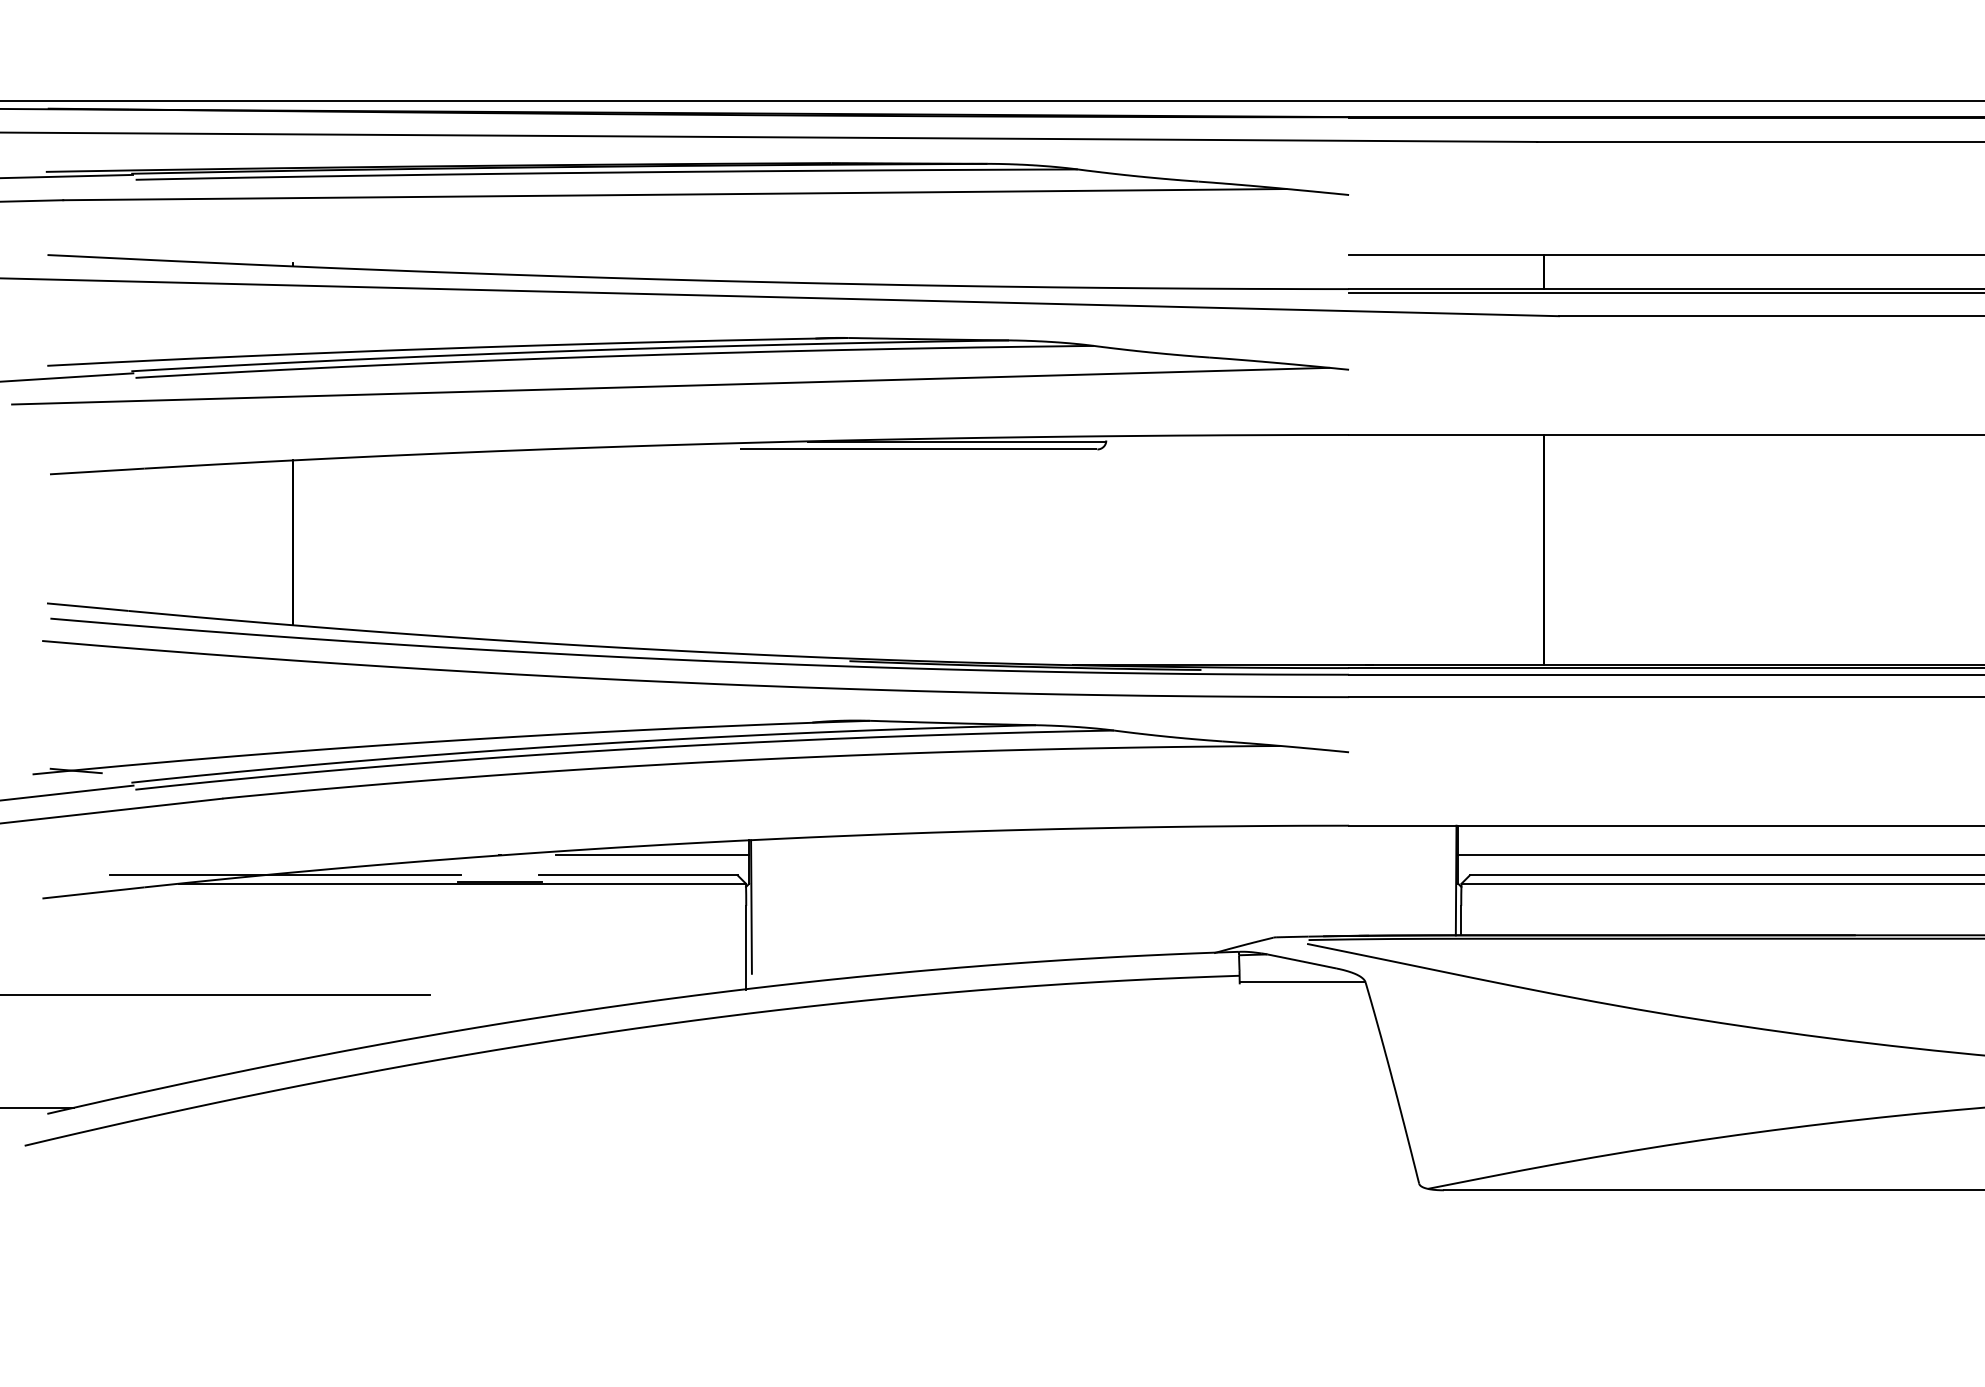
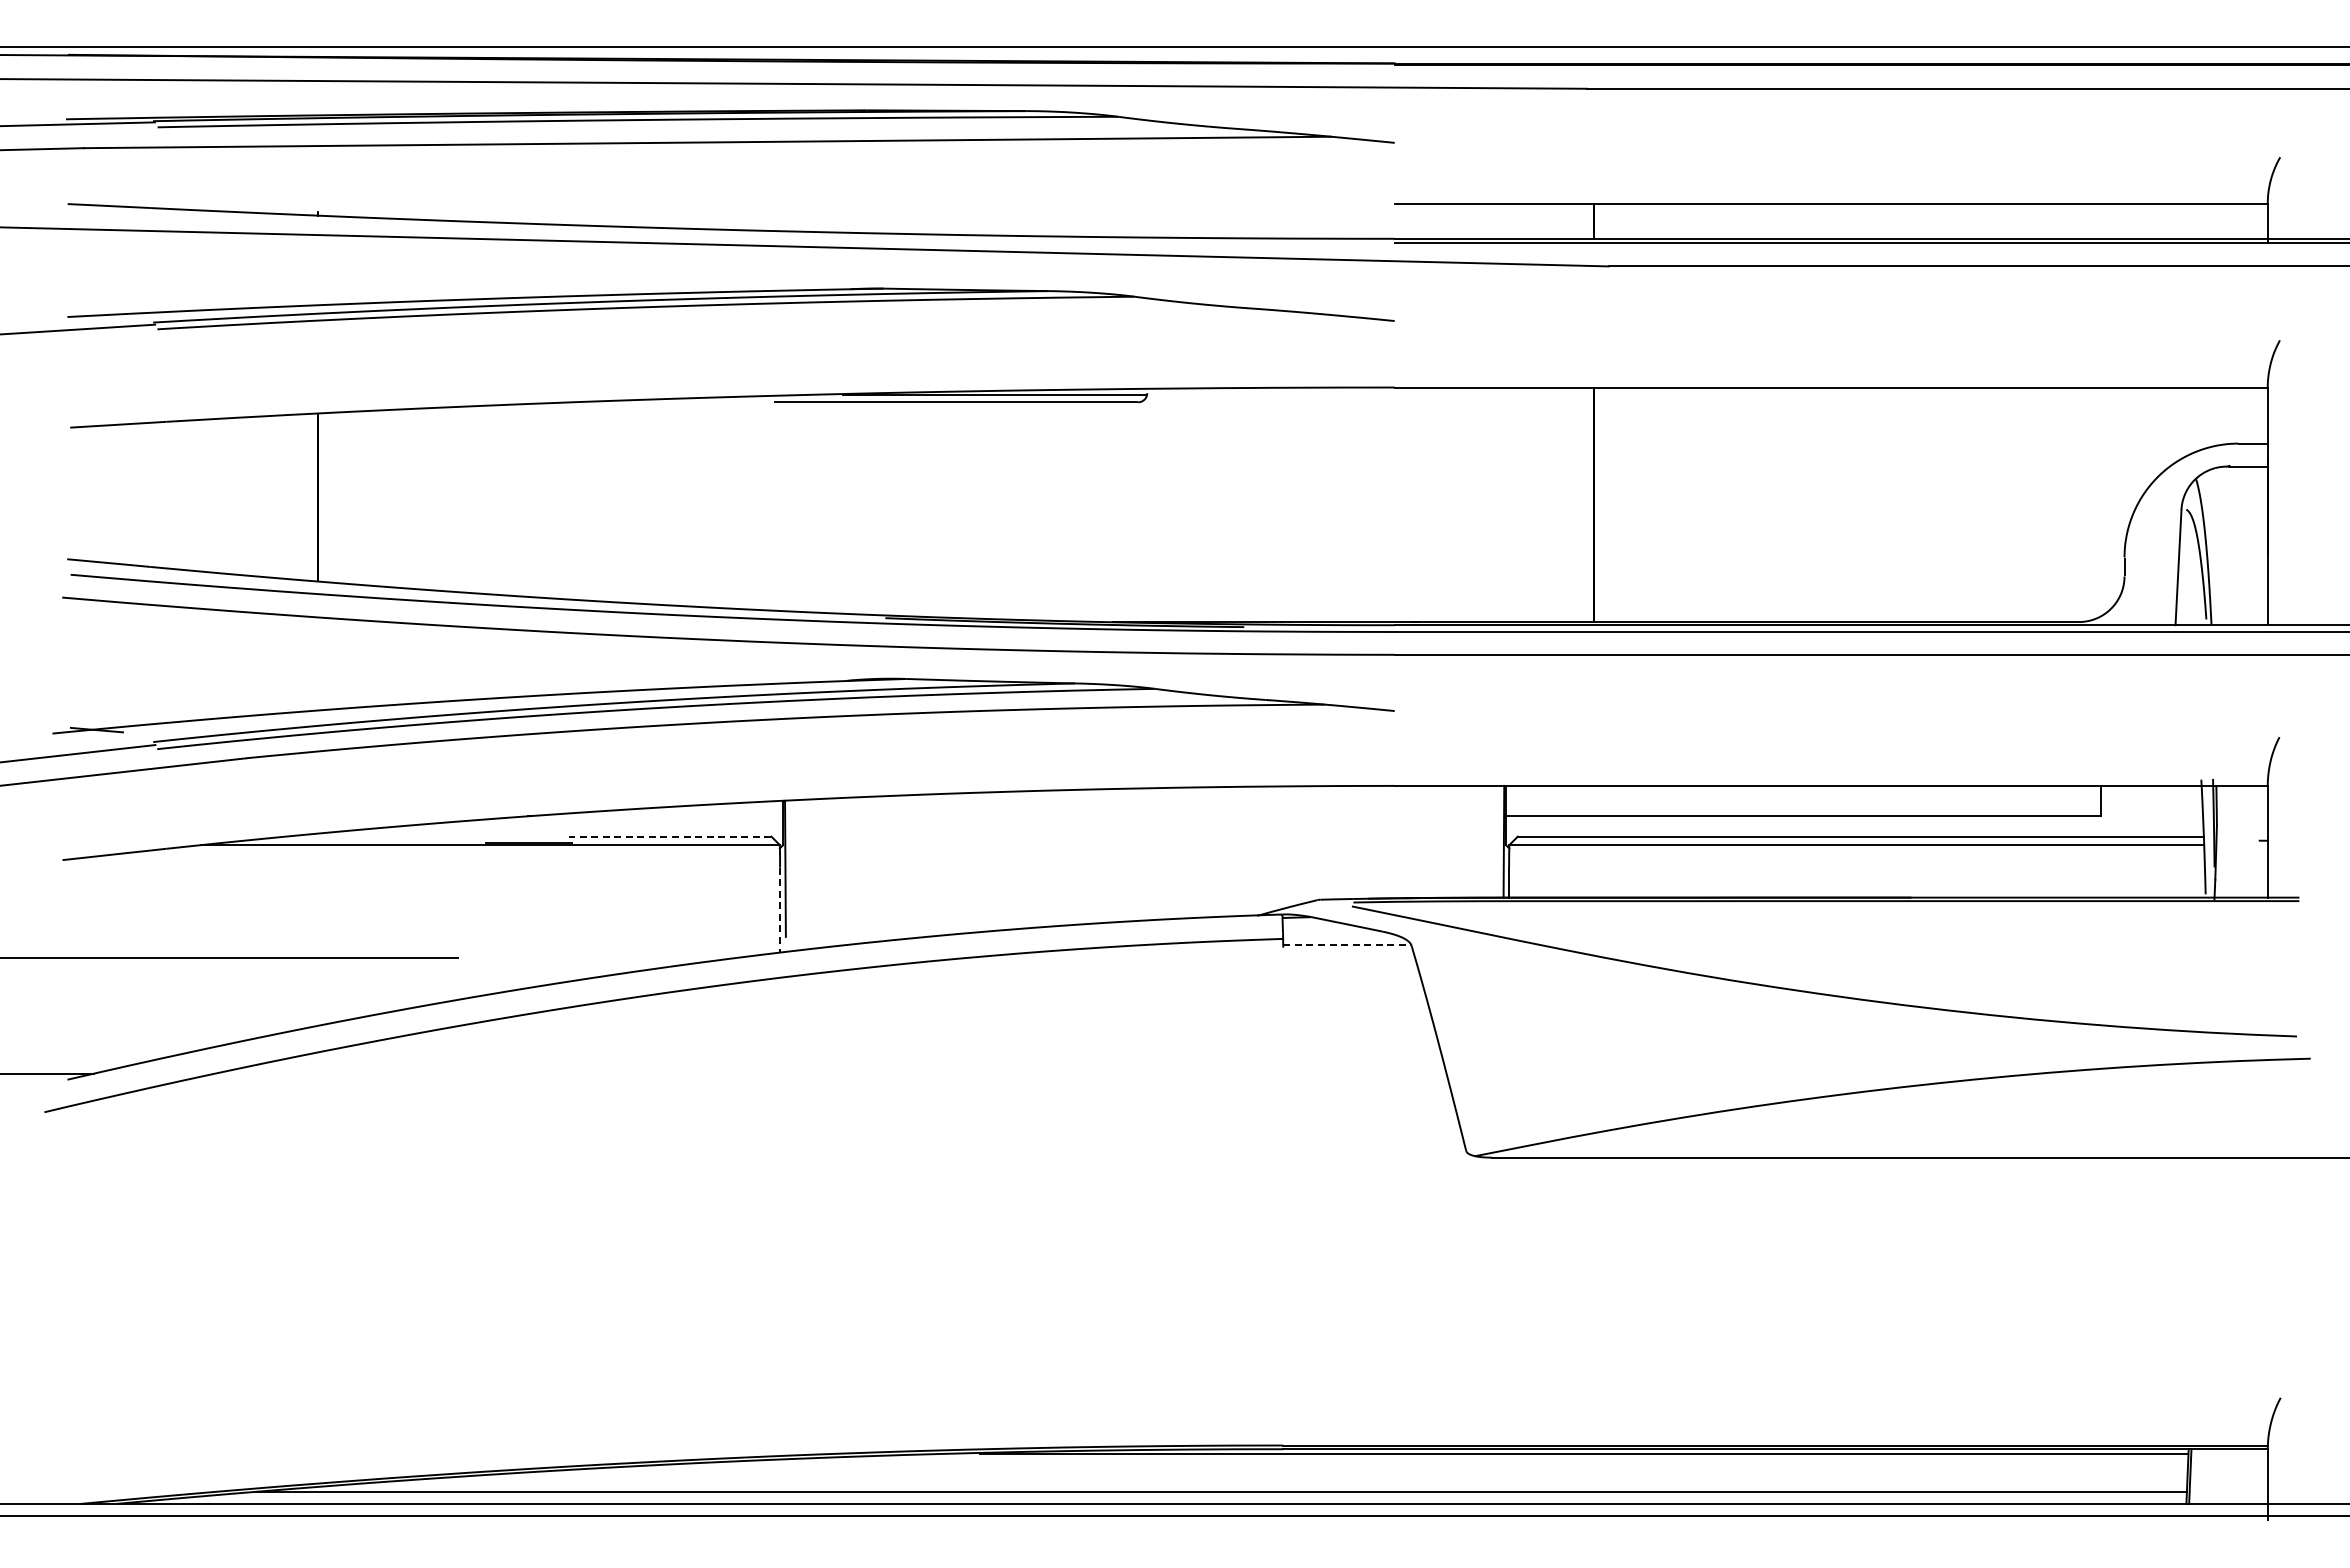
line: (670, 385) -> (702, 337), removed
line: (652, 854) -> (684, 815), removed
line: (285, 875) -> (310, 836), removed
line: (637, 875) -> (669, 836), solid -> dashed
line: (746, 947) -> (780, 910), solid -> dashed
line: (1302, 982) -> (1347, 945), solid -> dashed

